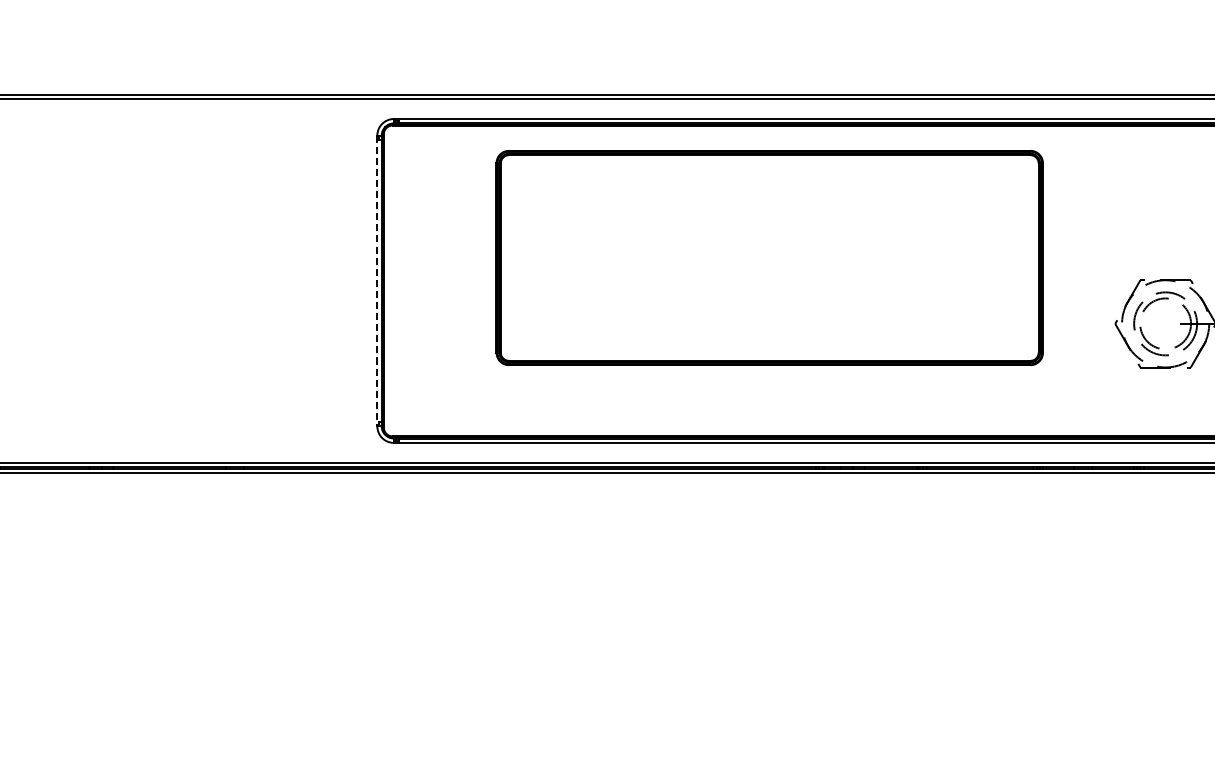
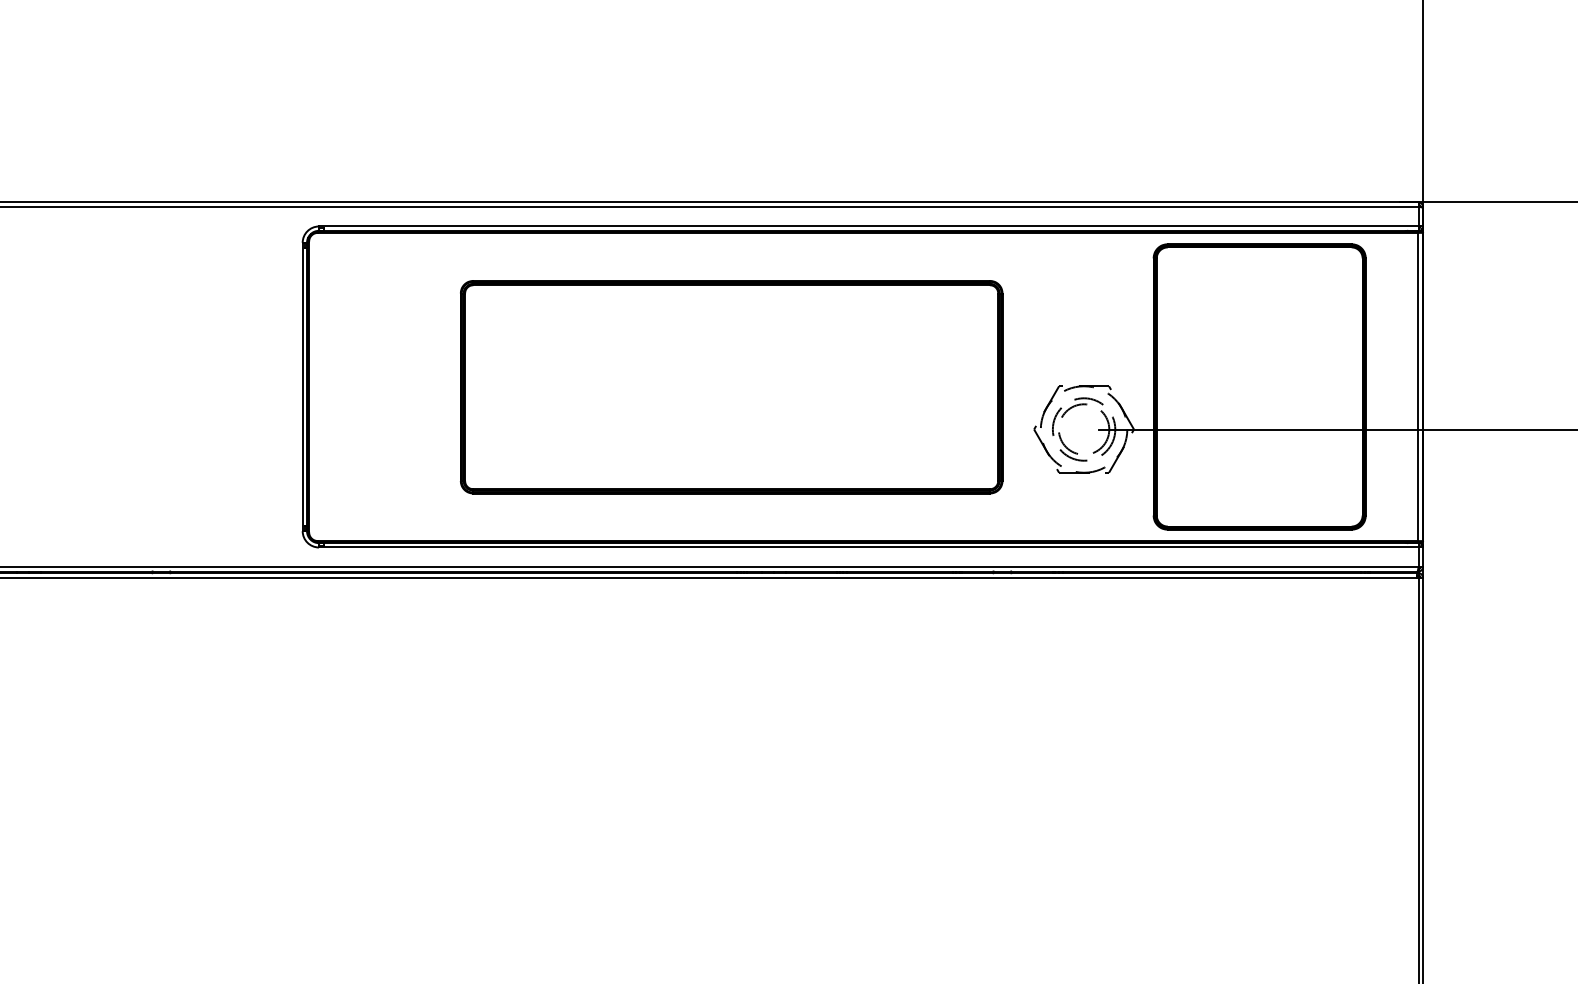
part: (769, 258) -> (731, 387), moved
line: (377, 281) -> (302, 387), dashed -> solid

